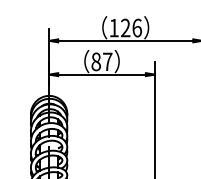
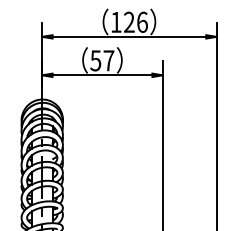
text: (95, 61) -> (95, 60), 87 -> 57

